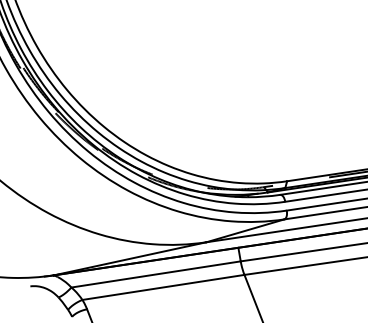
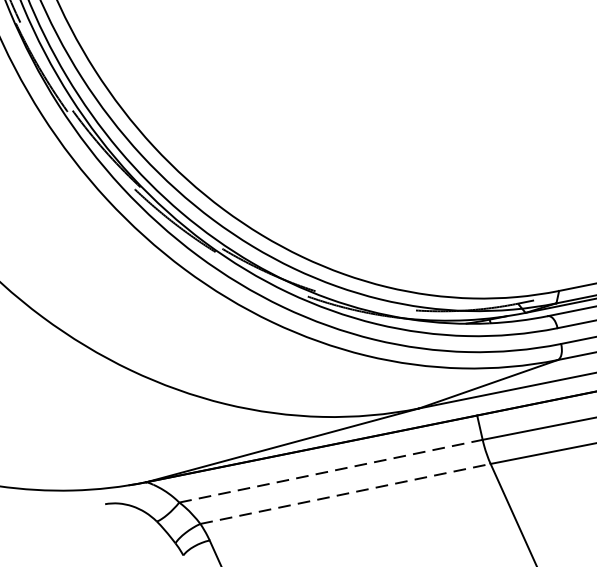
line: (156, 274) -> (331, 471), solid -> dashed
line: (163, 287) -> (345, 494), solid -> dashed

